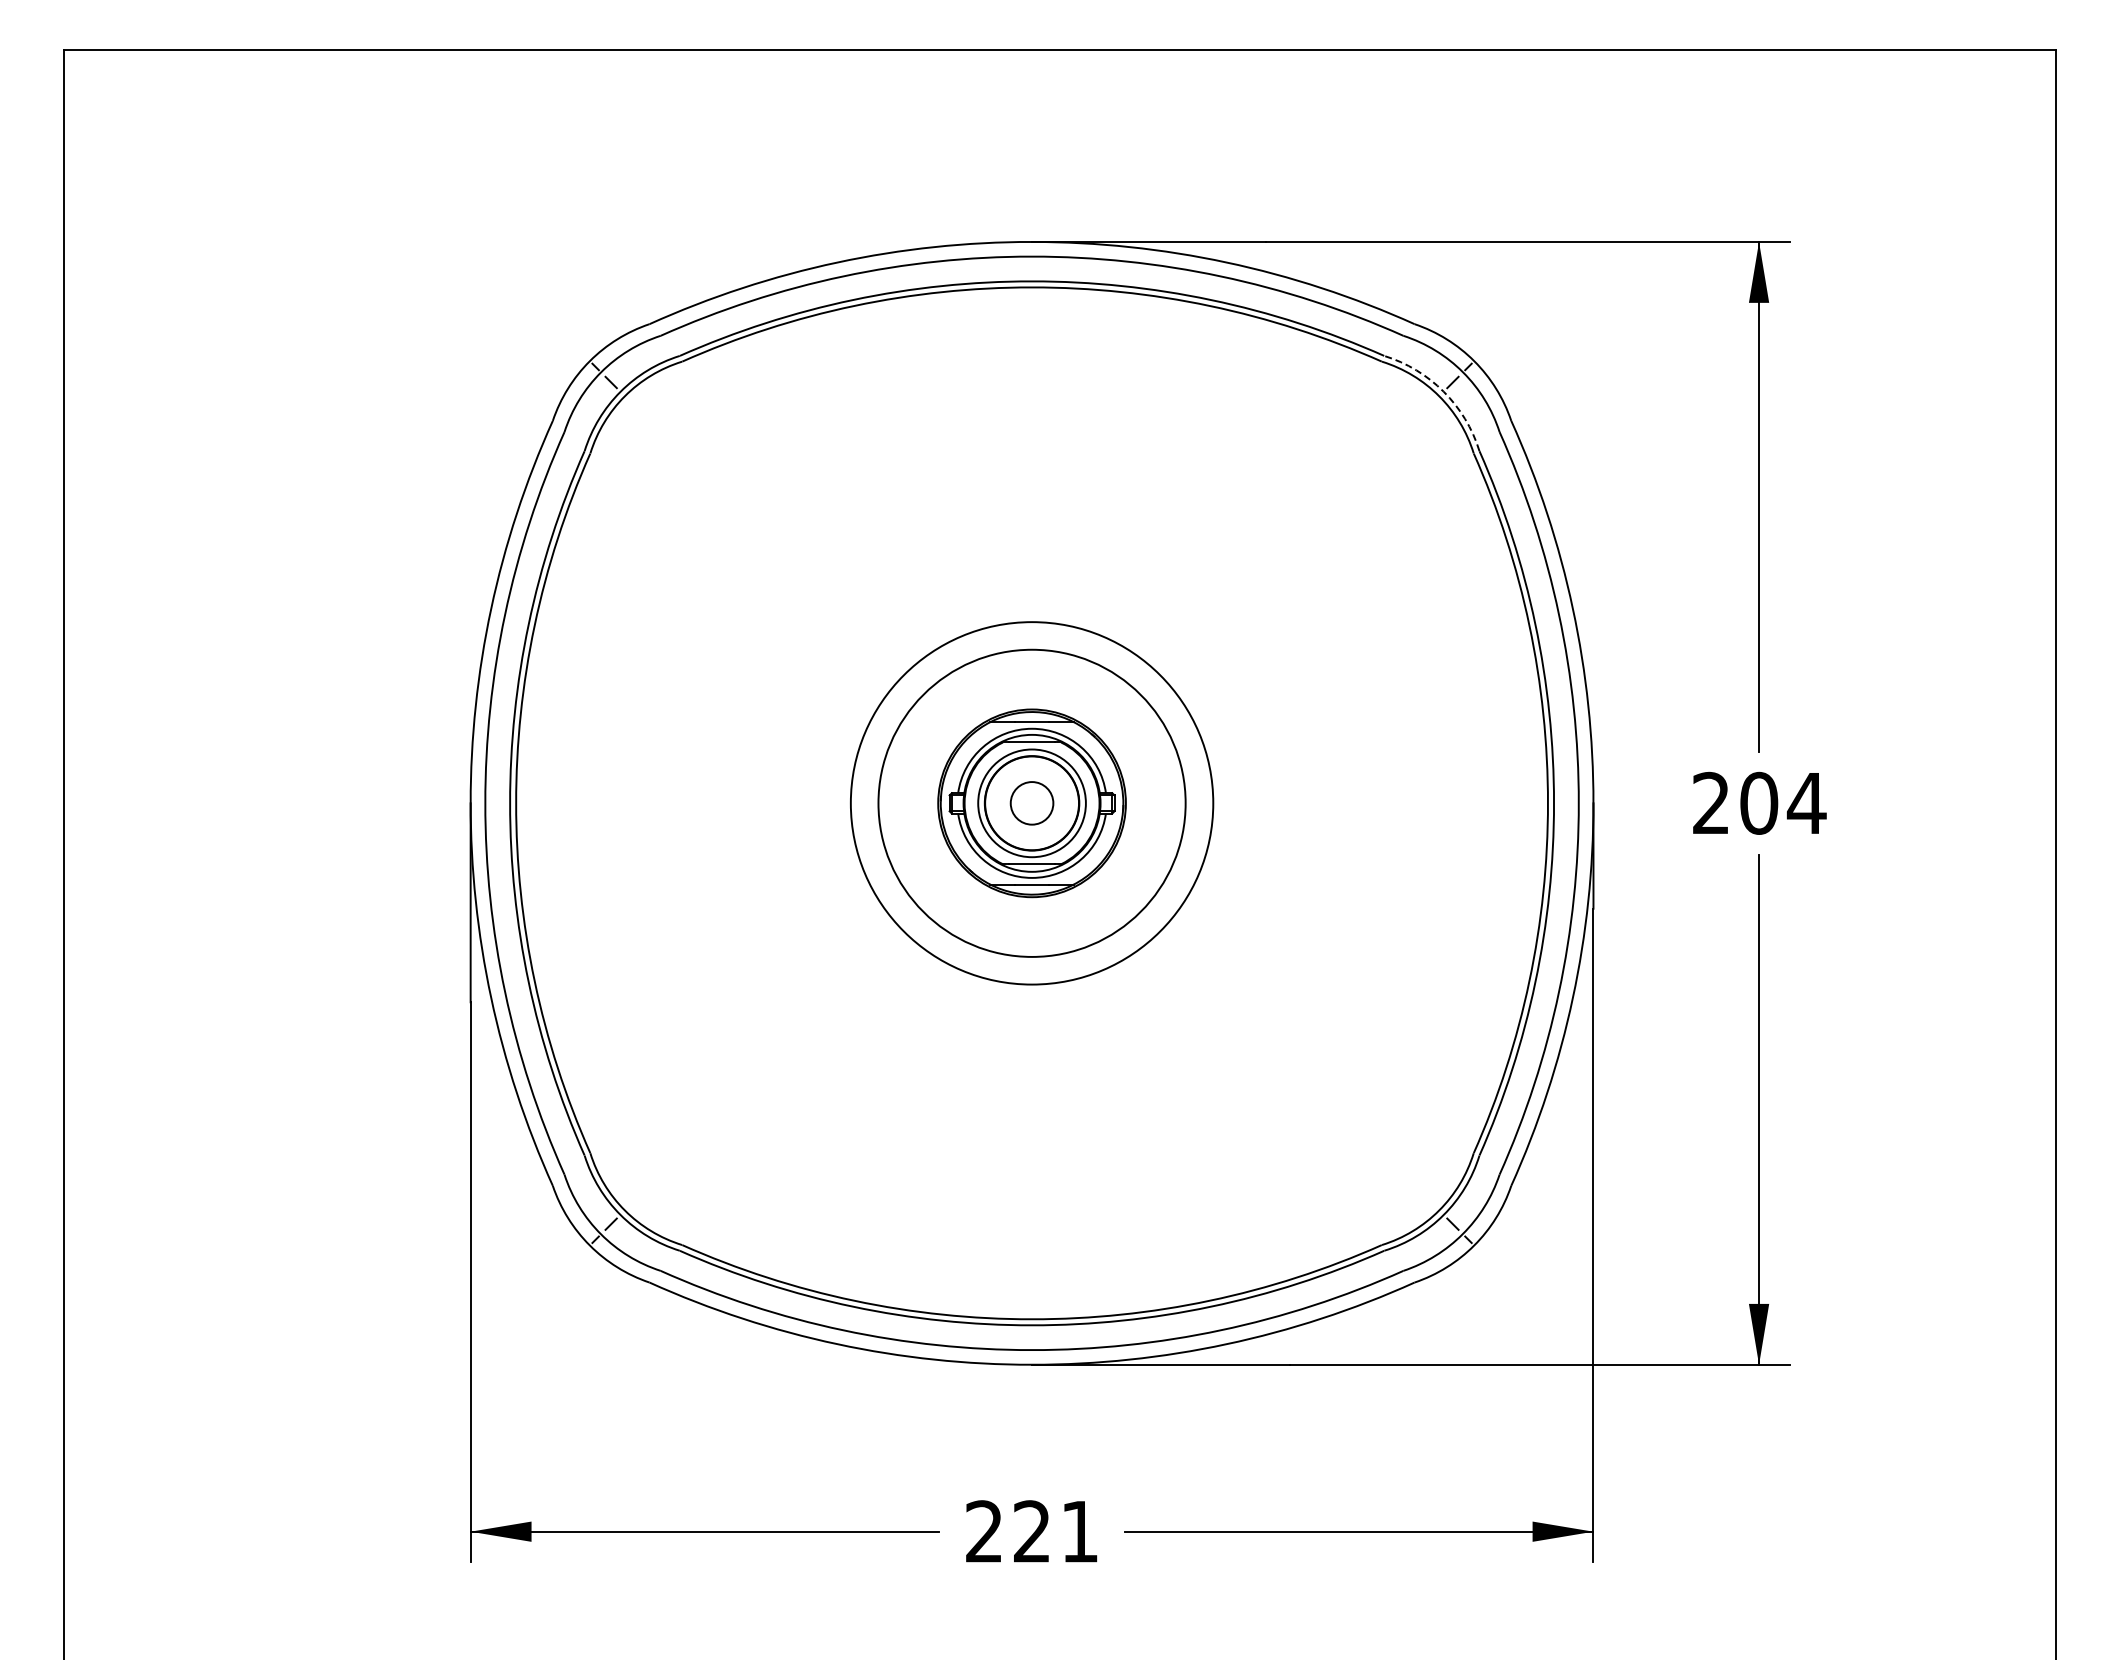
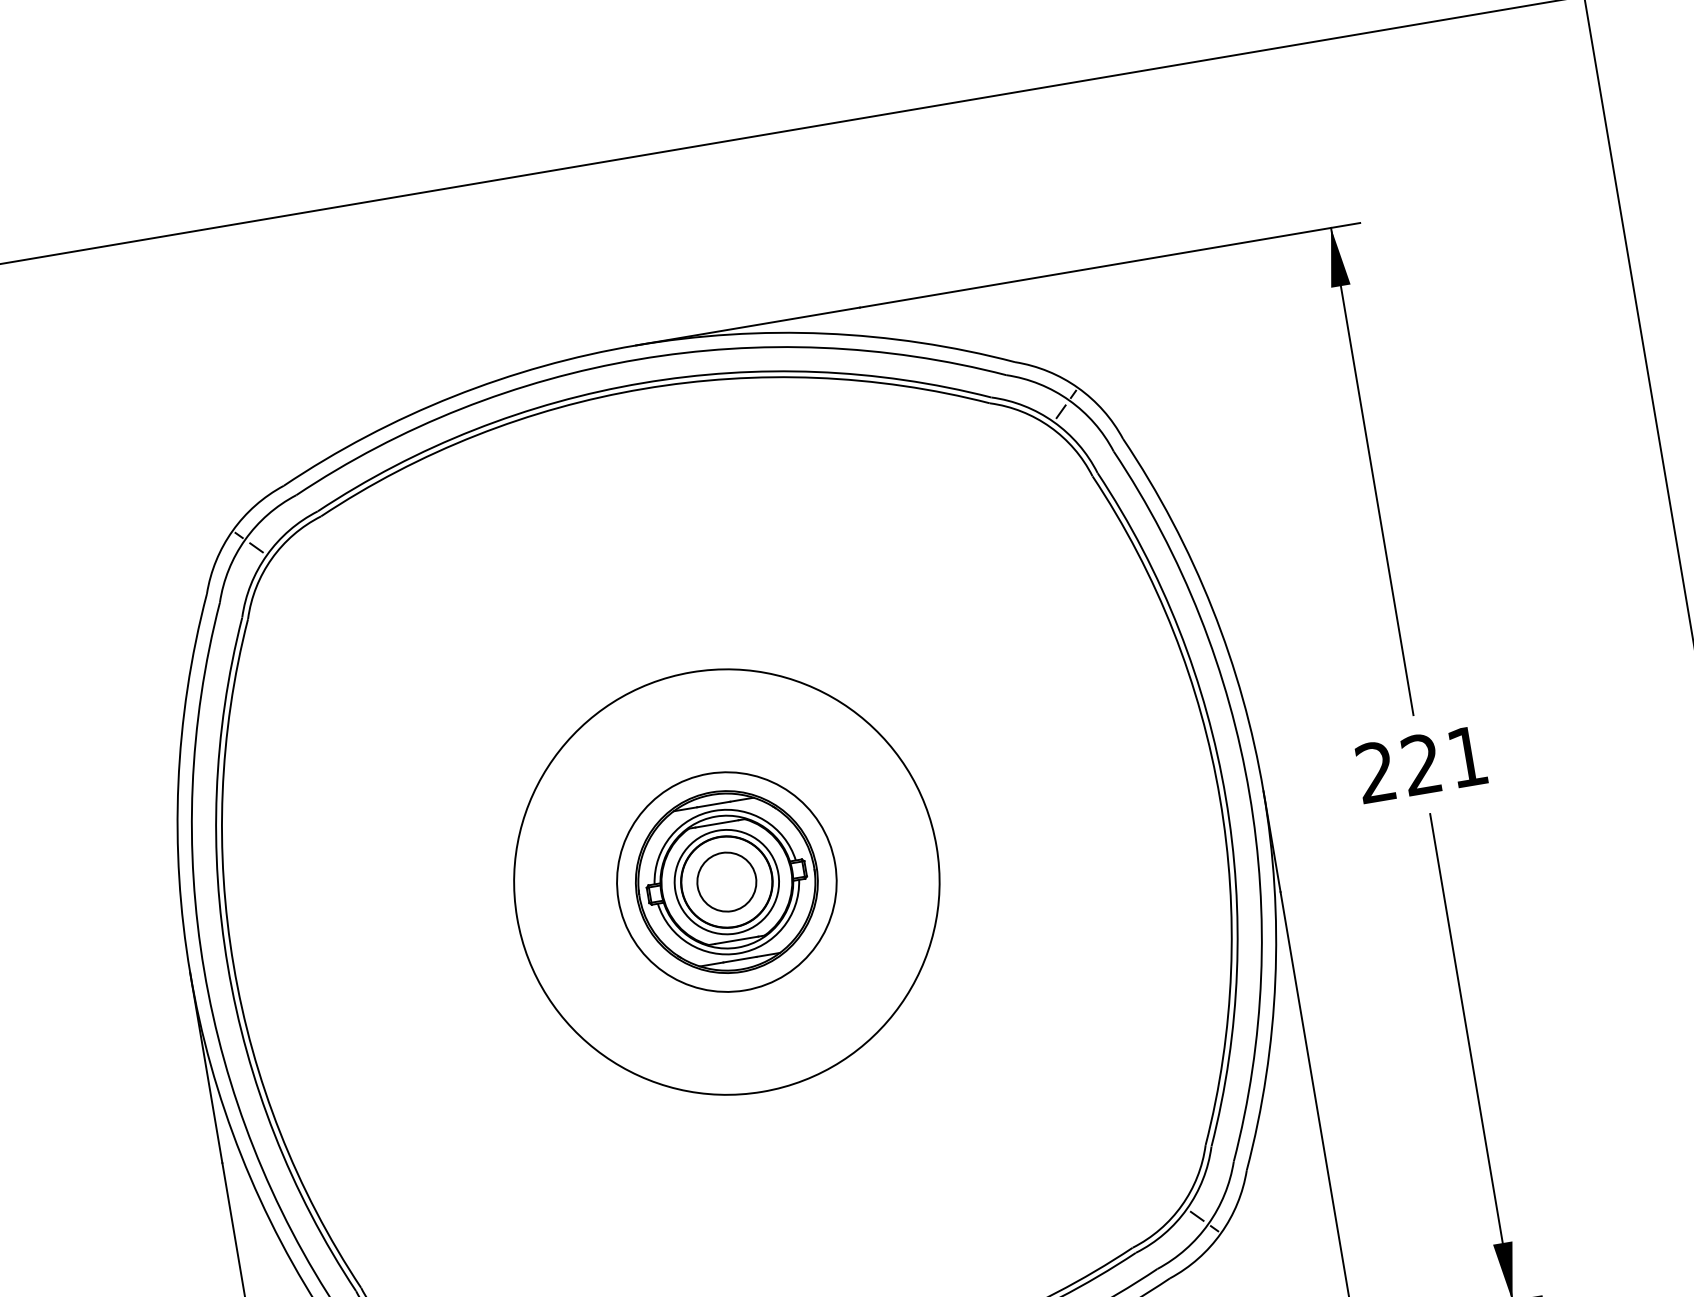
arc: (1443, 391) -> (1053, 421), dashed -> solid
circle: (1031, 802) -> (726, 881), size x1.43
circle: (1031, 802) -> (726, 881), size x1.43
text: (1783, 802) -> (1445, 759), 204 -> 221
circle: (1031, 803) -> (726, 882), size x0.62

